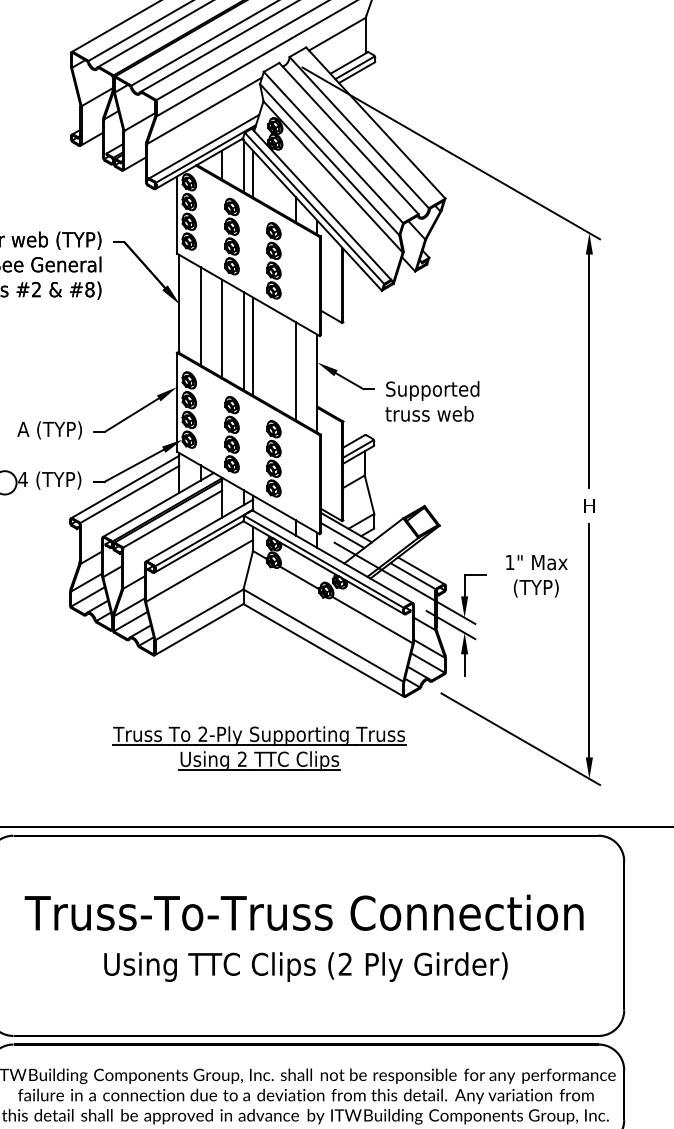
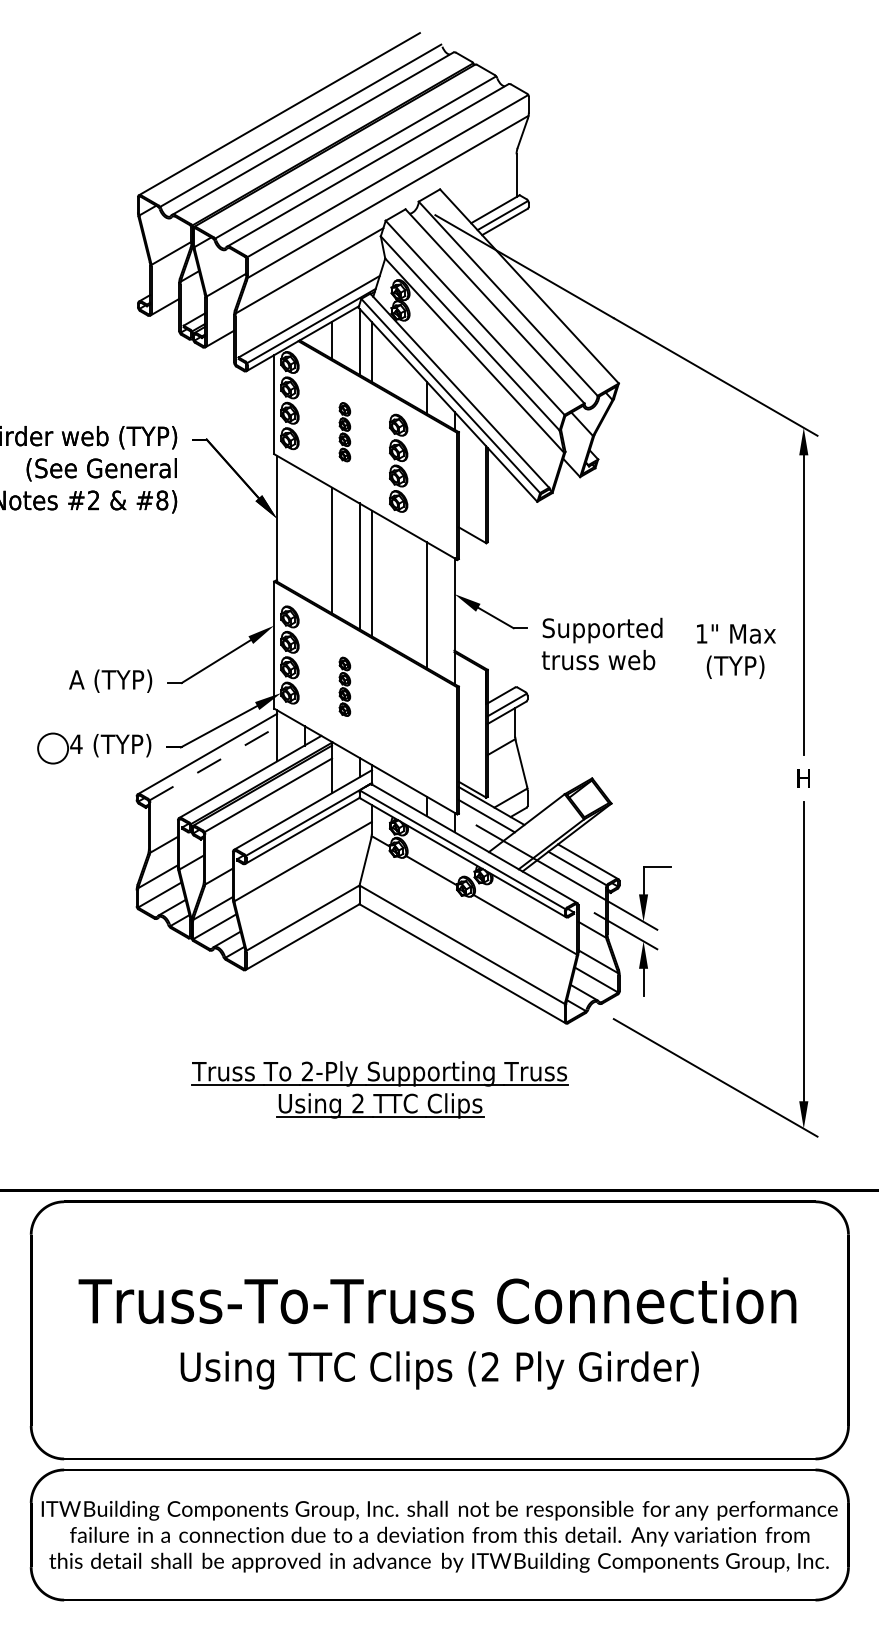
line: (336, 34) -> (479, 172), removed
part: (231, 235) -> (344, 431), size x0.6
line: (200, 316) -> (304, 534), removed
part: (231, 434) -> (344, 686), size x0.6
part: (273, 458) -> (398, 717), removed
line: (129, 494) -> (213, 763), solid -> dashed
text: (536, 576) -> (736, 651), moved

